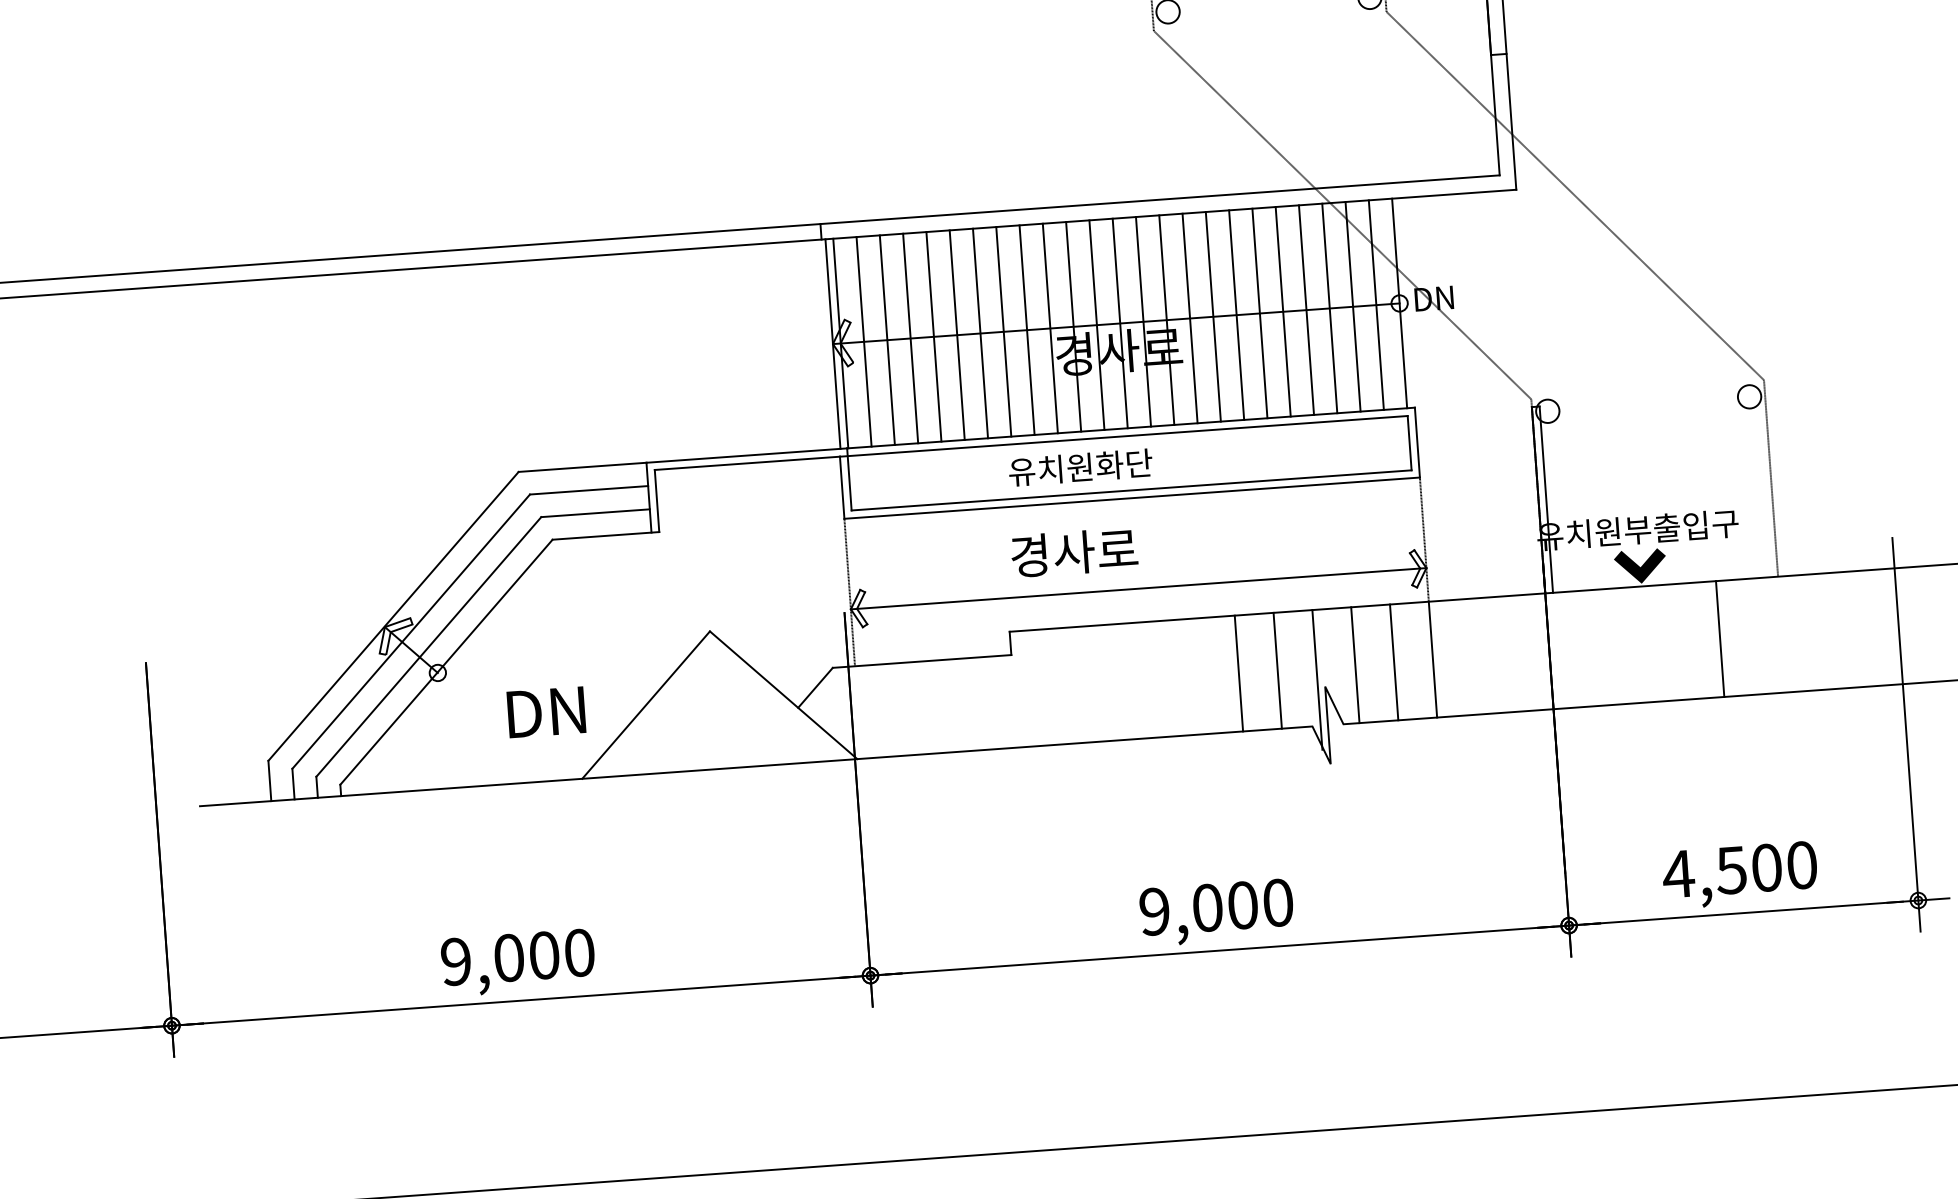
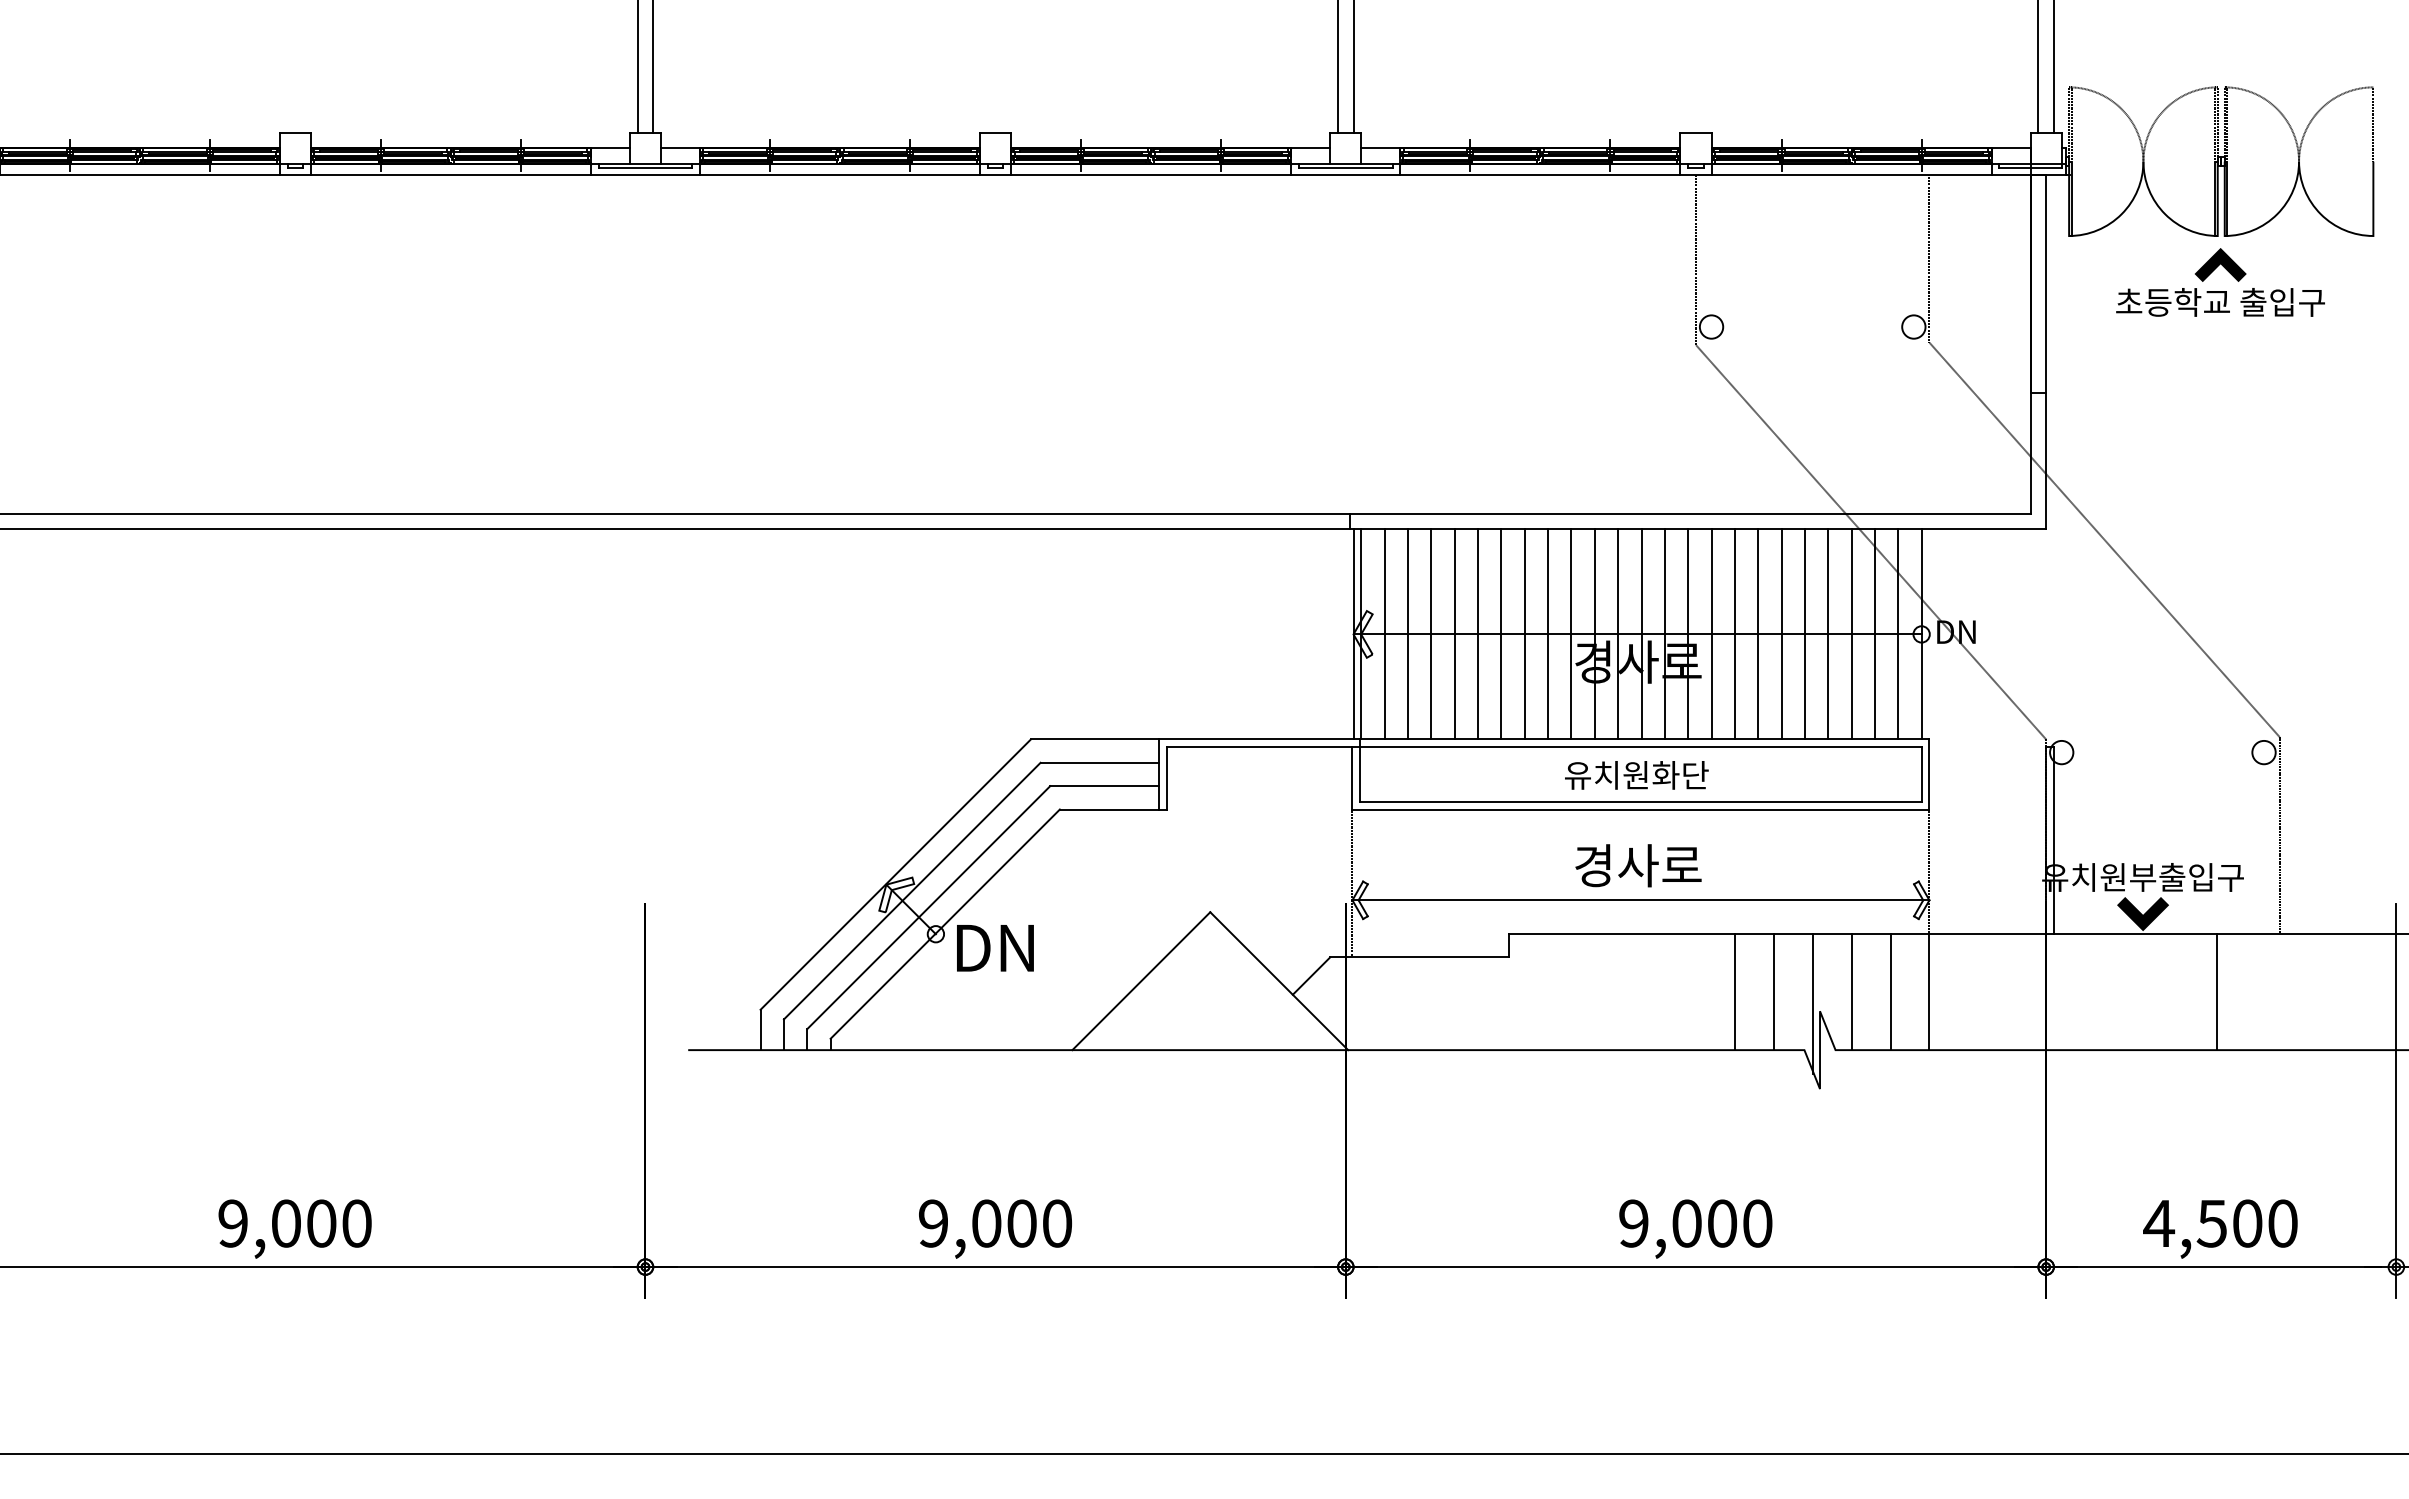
text: (1080, 467) -> (1636, 775), moved
text: (1074, 552) -> (1638, 865), moved
text: (546, 712) -> (995, 948), moved

